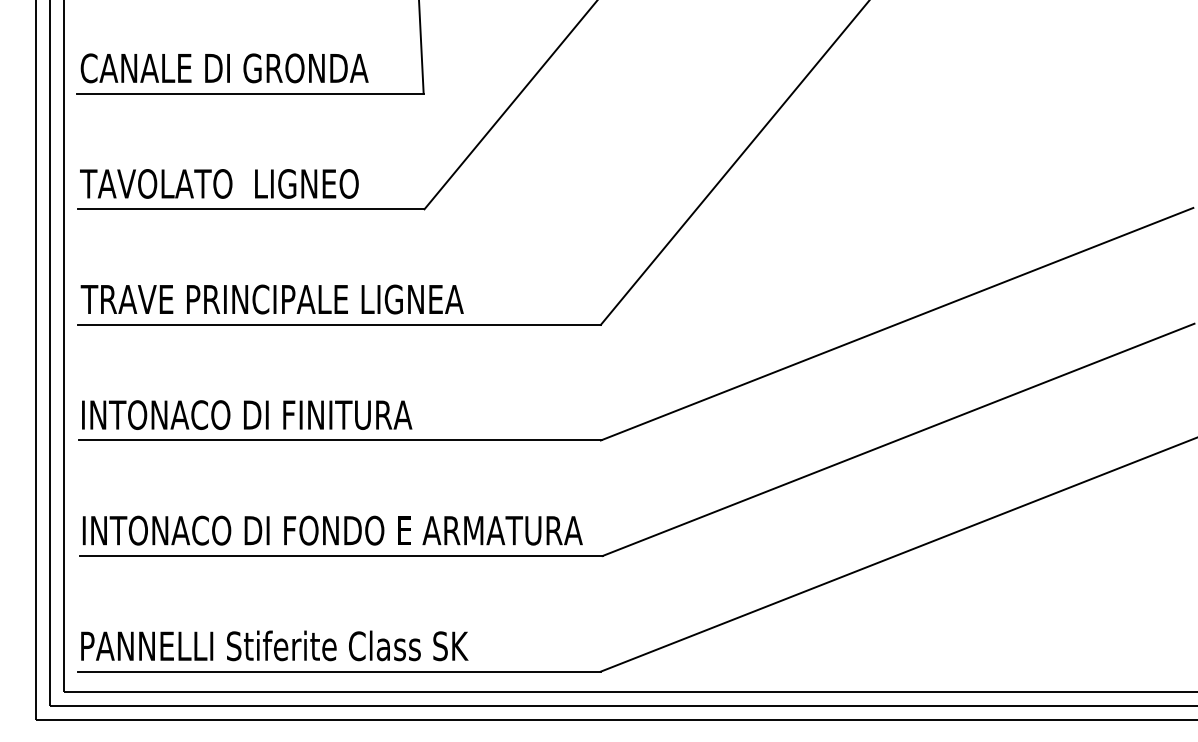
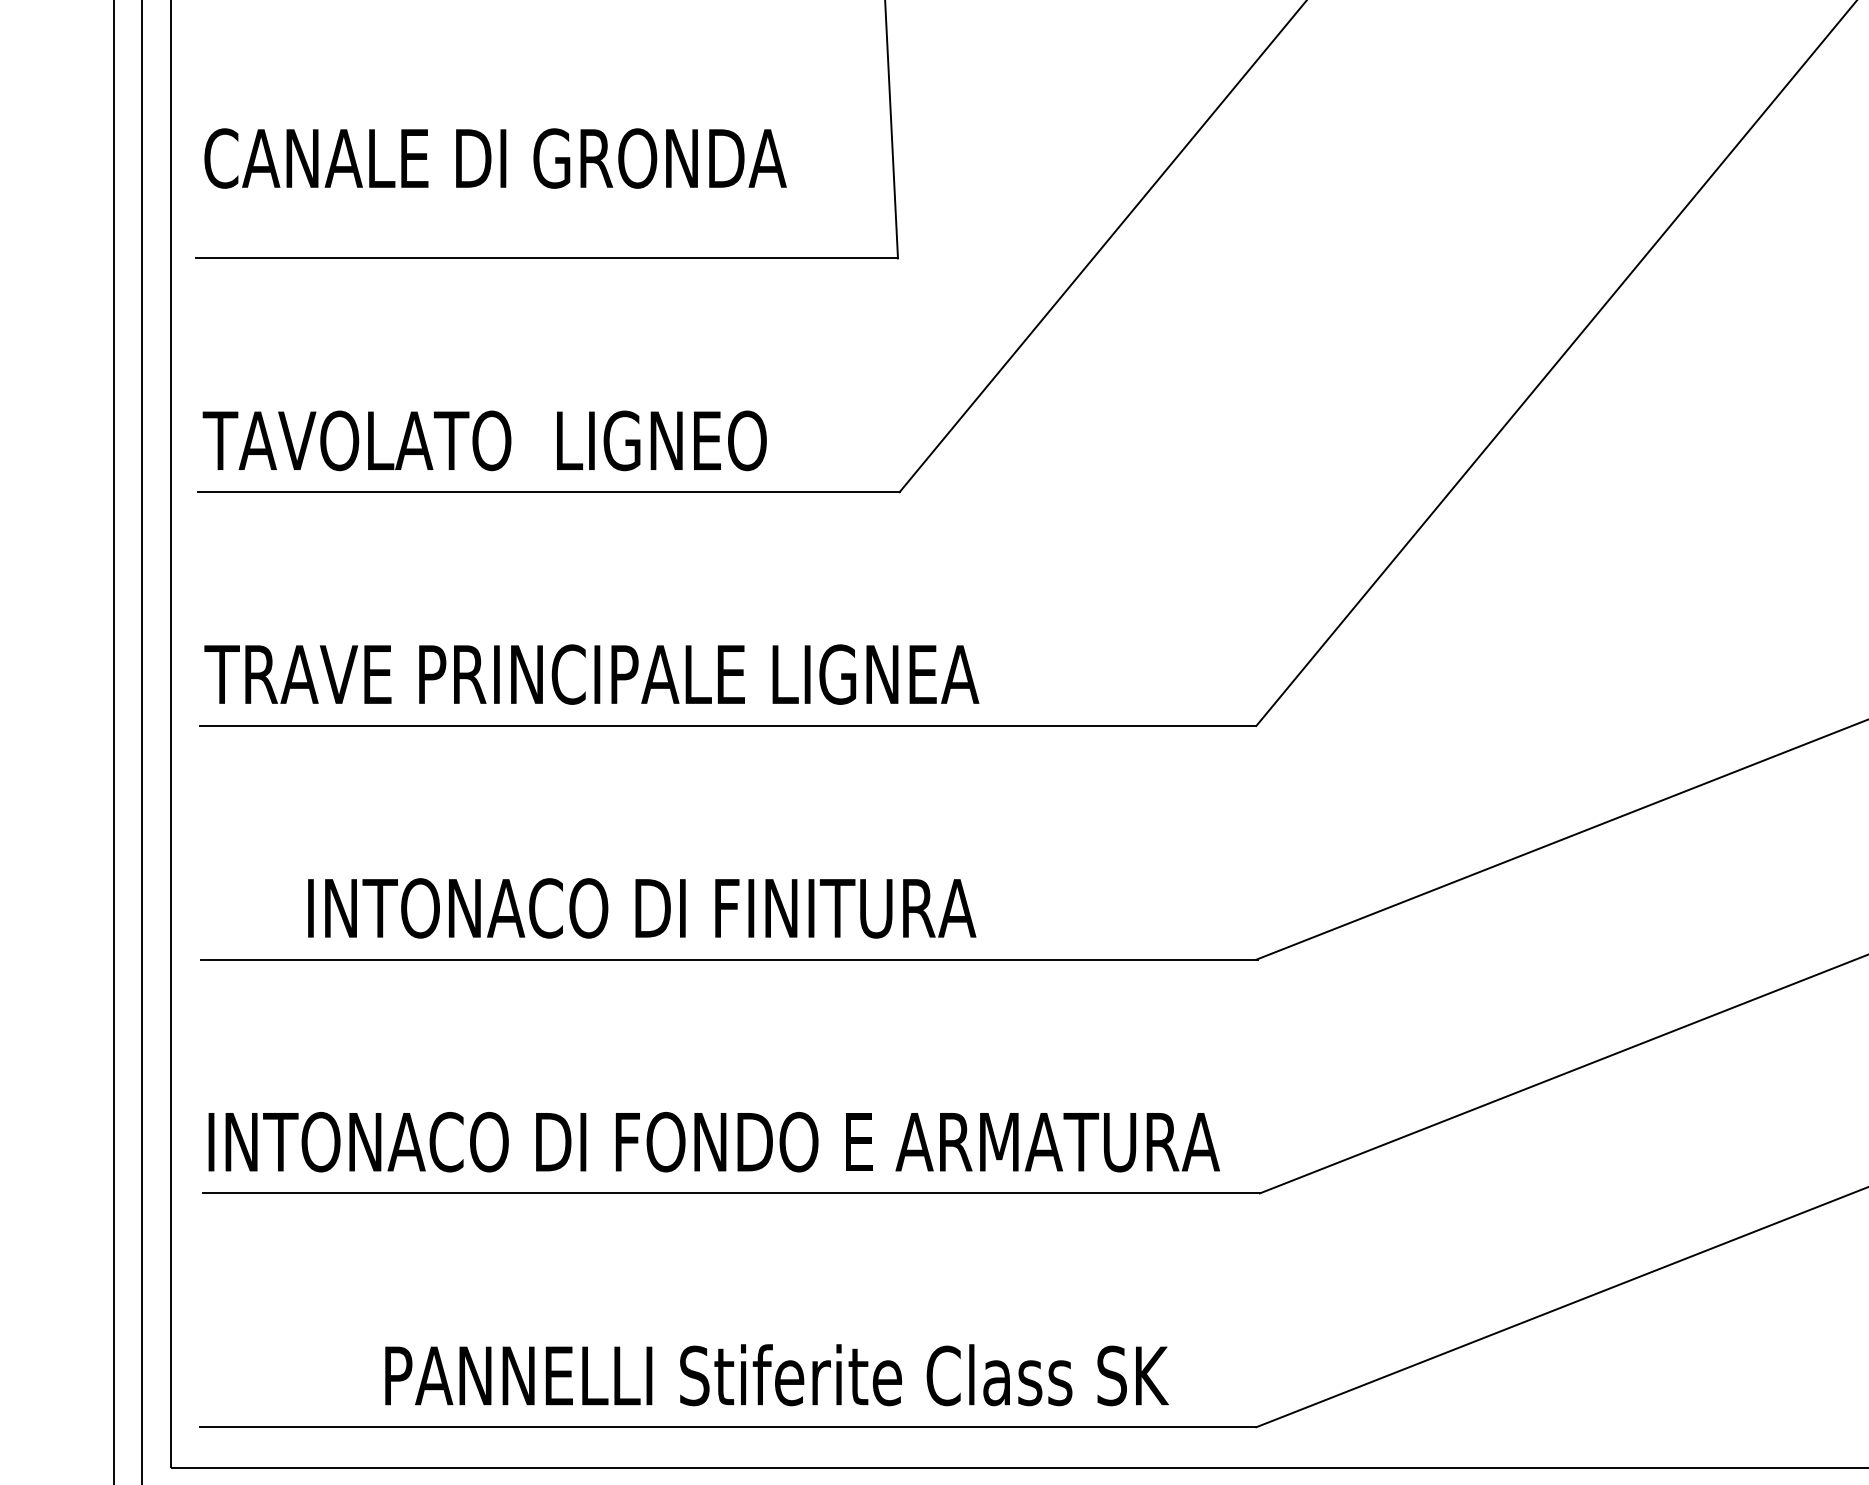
text: (224, 68) -> (495, 158), moved
text: (247, 414) -> (642, 907), moved
text: (274, 645) -> (776, 1374), moved

